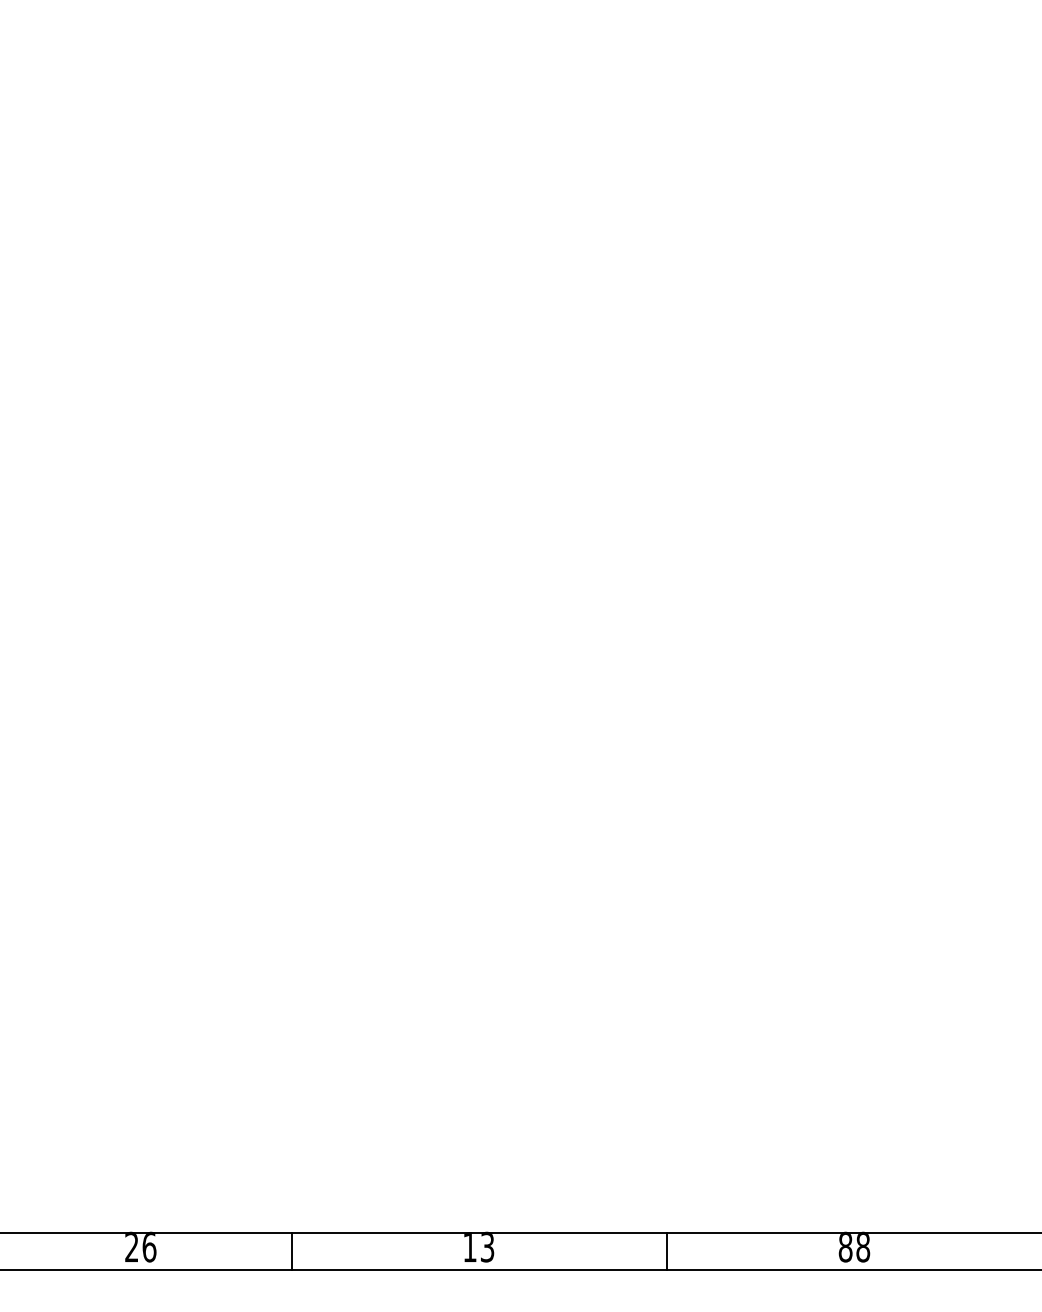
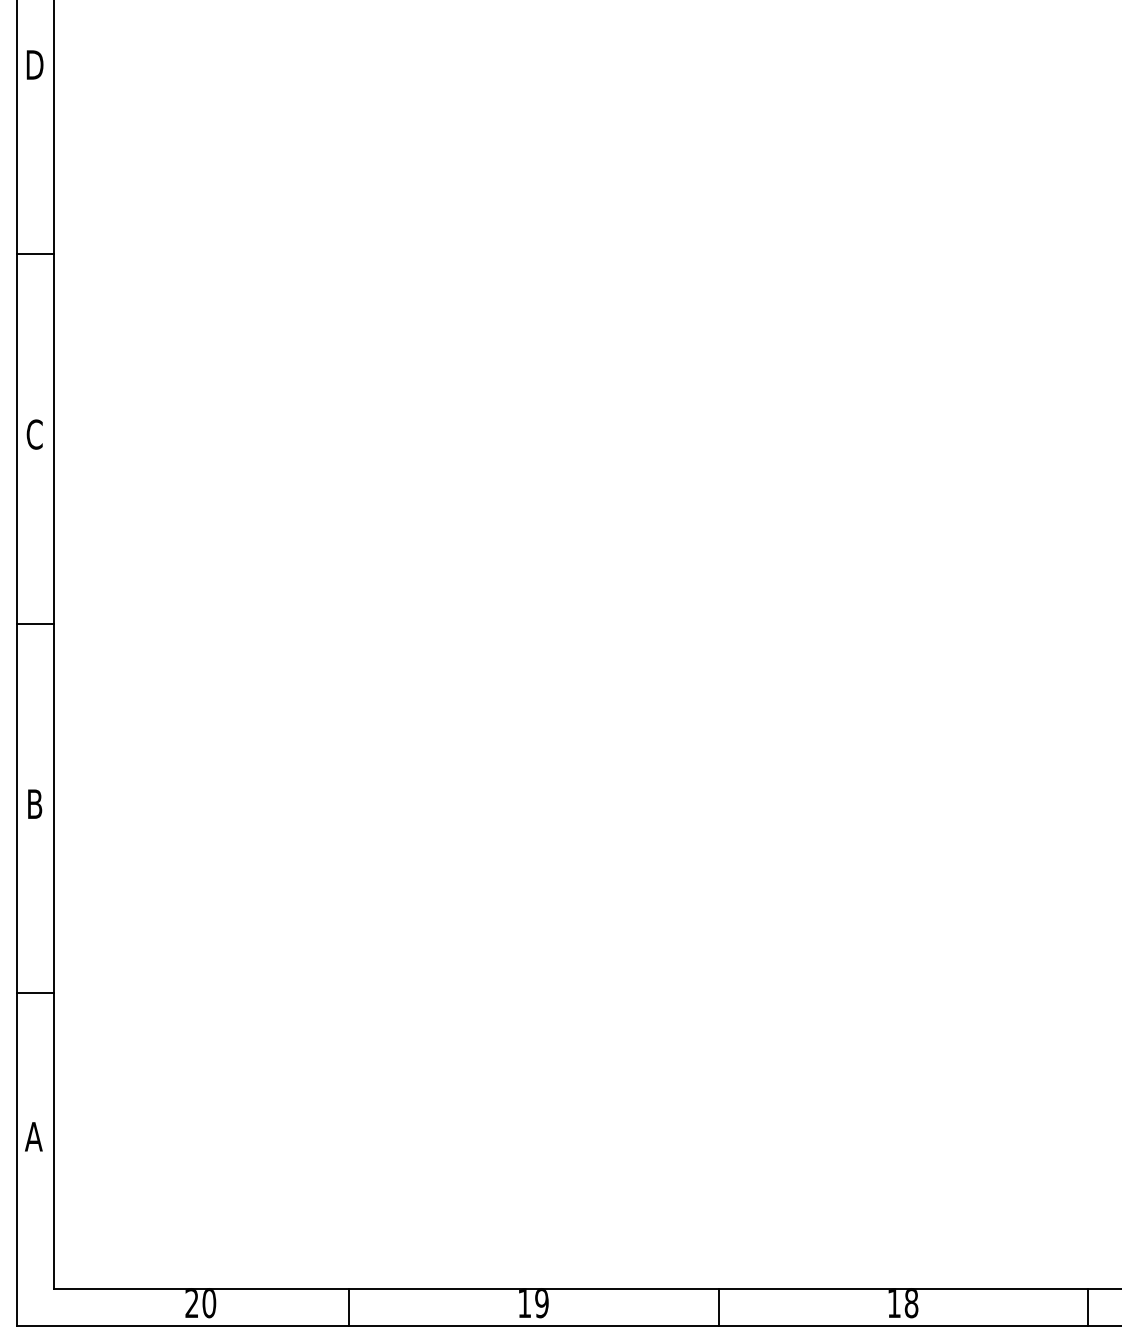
text: (149, 1247) -> (209, 1303), 26 -> 20
text: (487, 1248) -> (541, 1304), 13 -> 19
text: (845, 1248) -> (894, 1304), 88 -> 18

